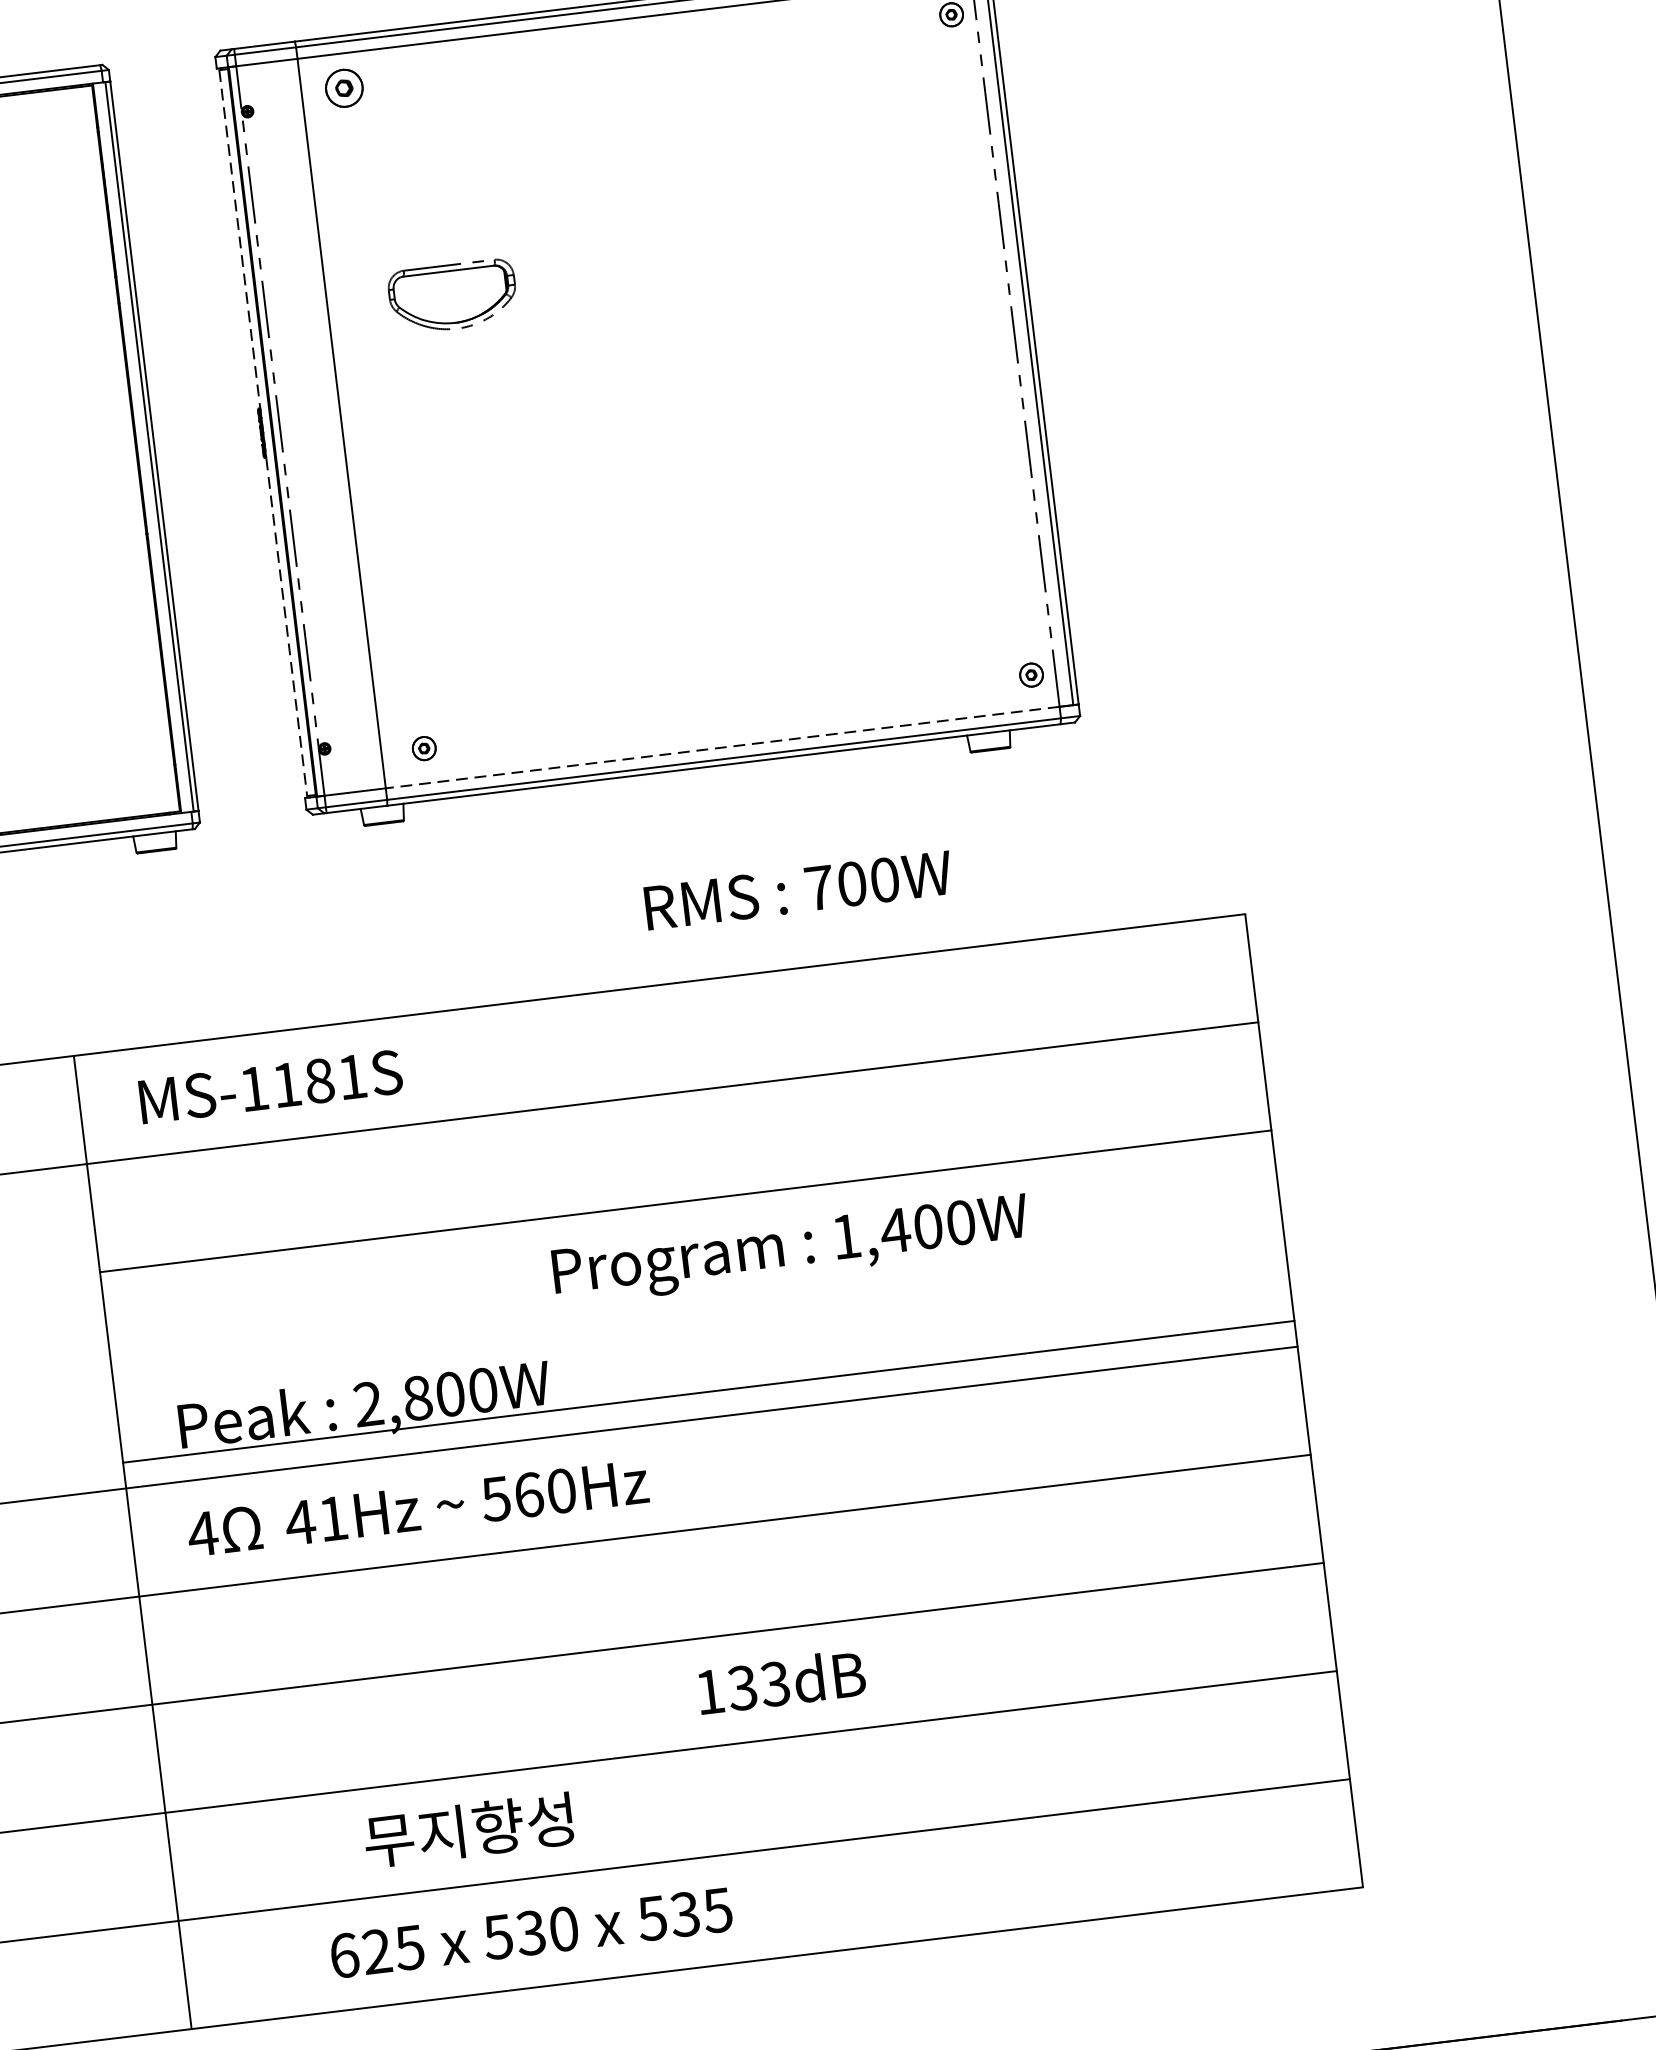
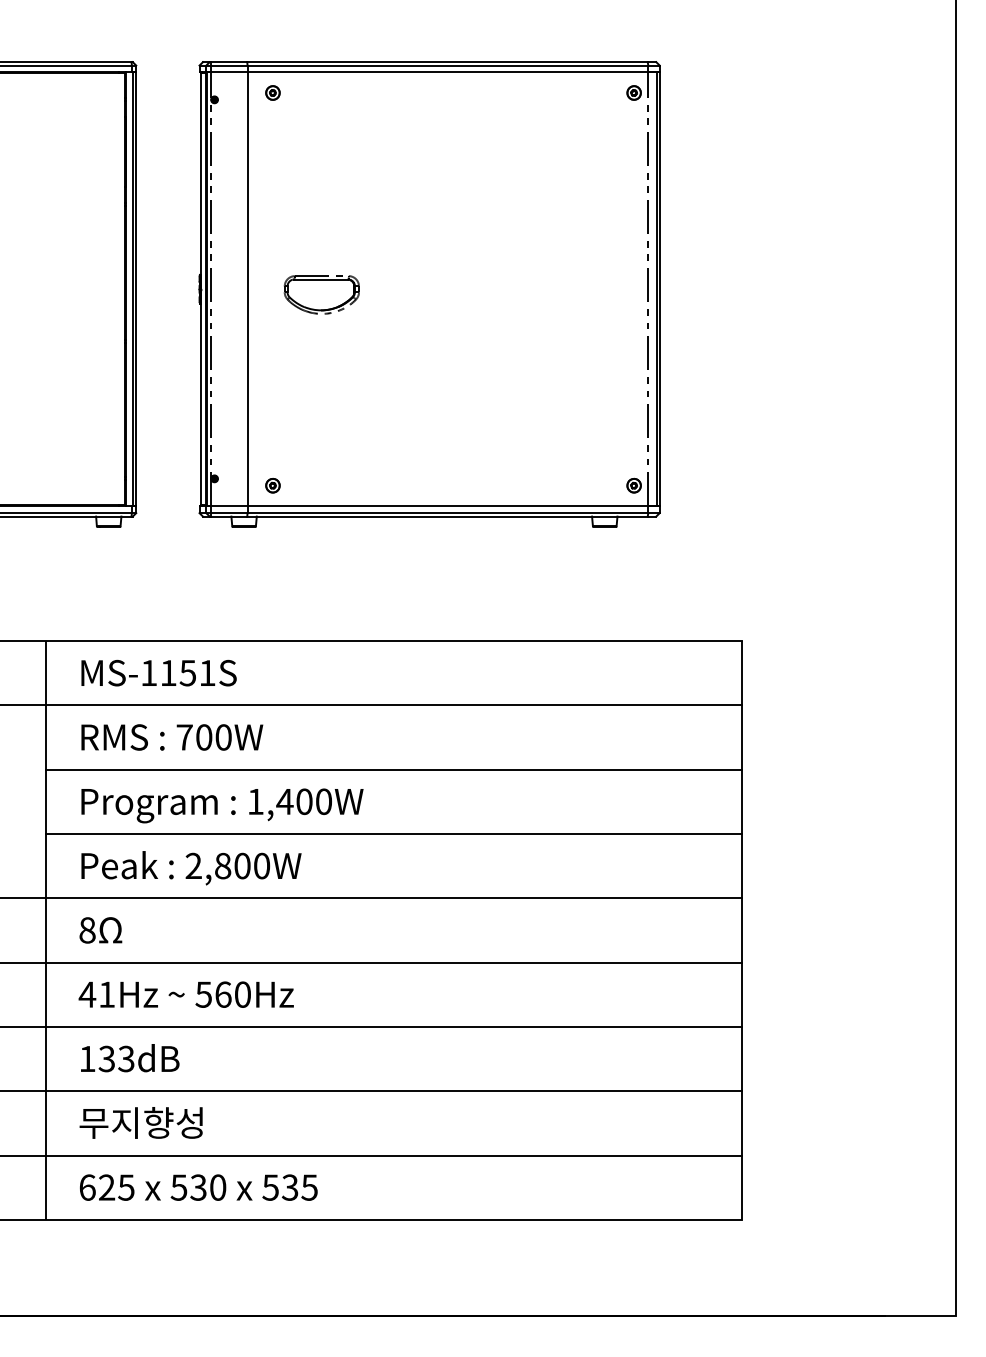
part: (343, 87) -> (272, 92), size x0.62
part: (452, 296) -> (321, 294), moved
line: (262, 433) -> (200, 289), dashed -> solid
line: (721, 748) -> (447, 506), dashed -> solid
text: (798, 890) -> (172, 737), moved
text: (318, 1081) -> (187, 673), MS-1181S -> MS-1151S
text: (791, 1249) -> (222, 805), moved
line: (707, 1391) -> (393, 833), moved
text: (465, 1502) -> (185, 994), moved
text: (202, 1534) -> (87, 930), 4 -> 8
text: (782, 1682) -> (130, 1058), moved
text: (467, 1829) -> (140, 1122), moved
text: (530, 1932) -> (198, 1187), moved

